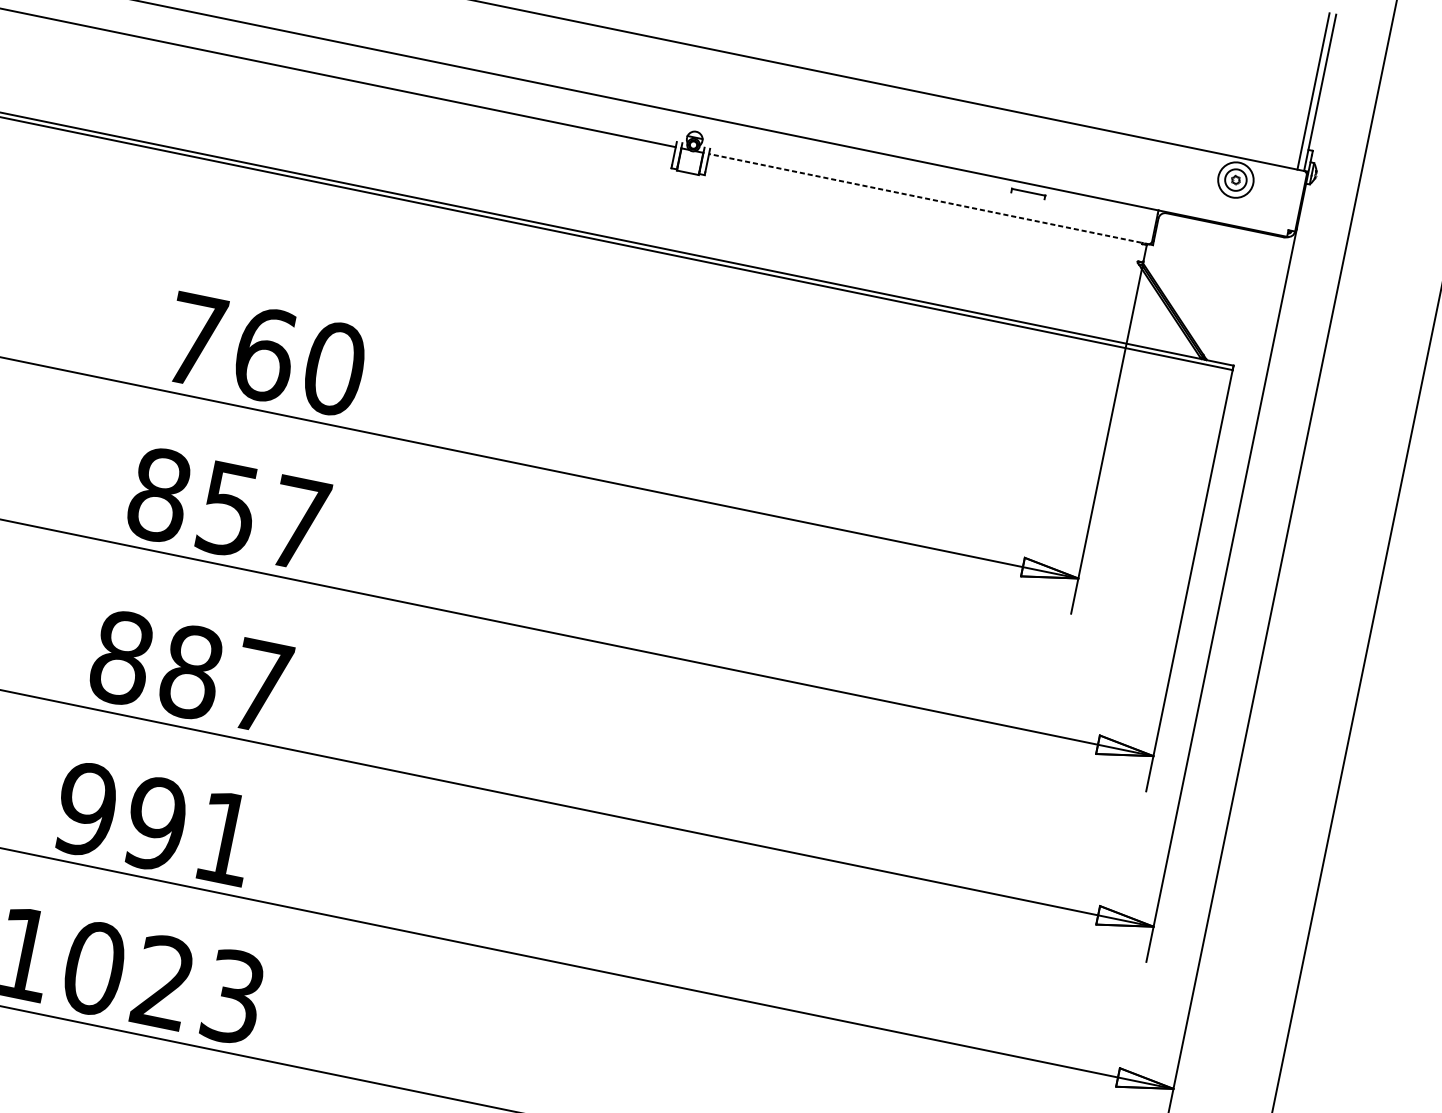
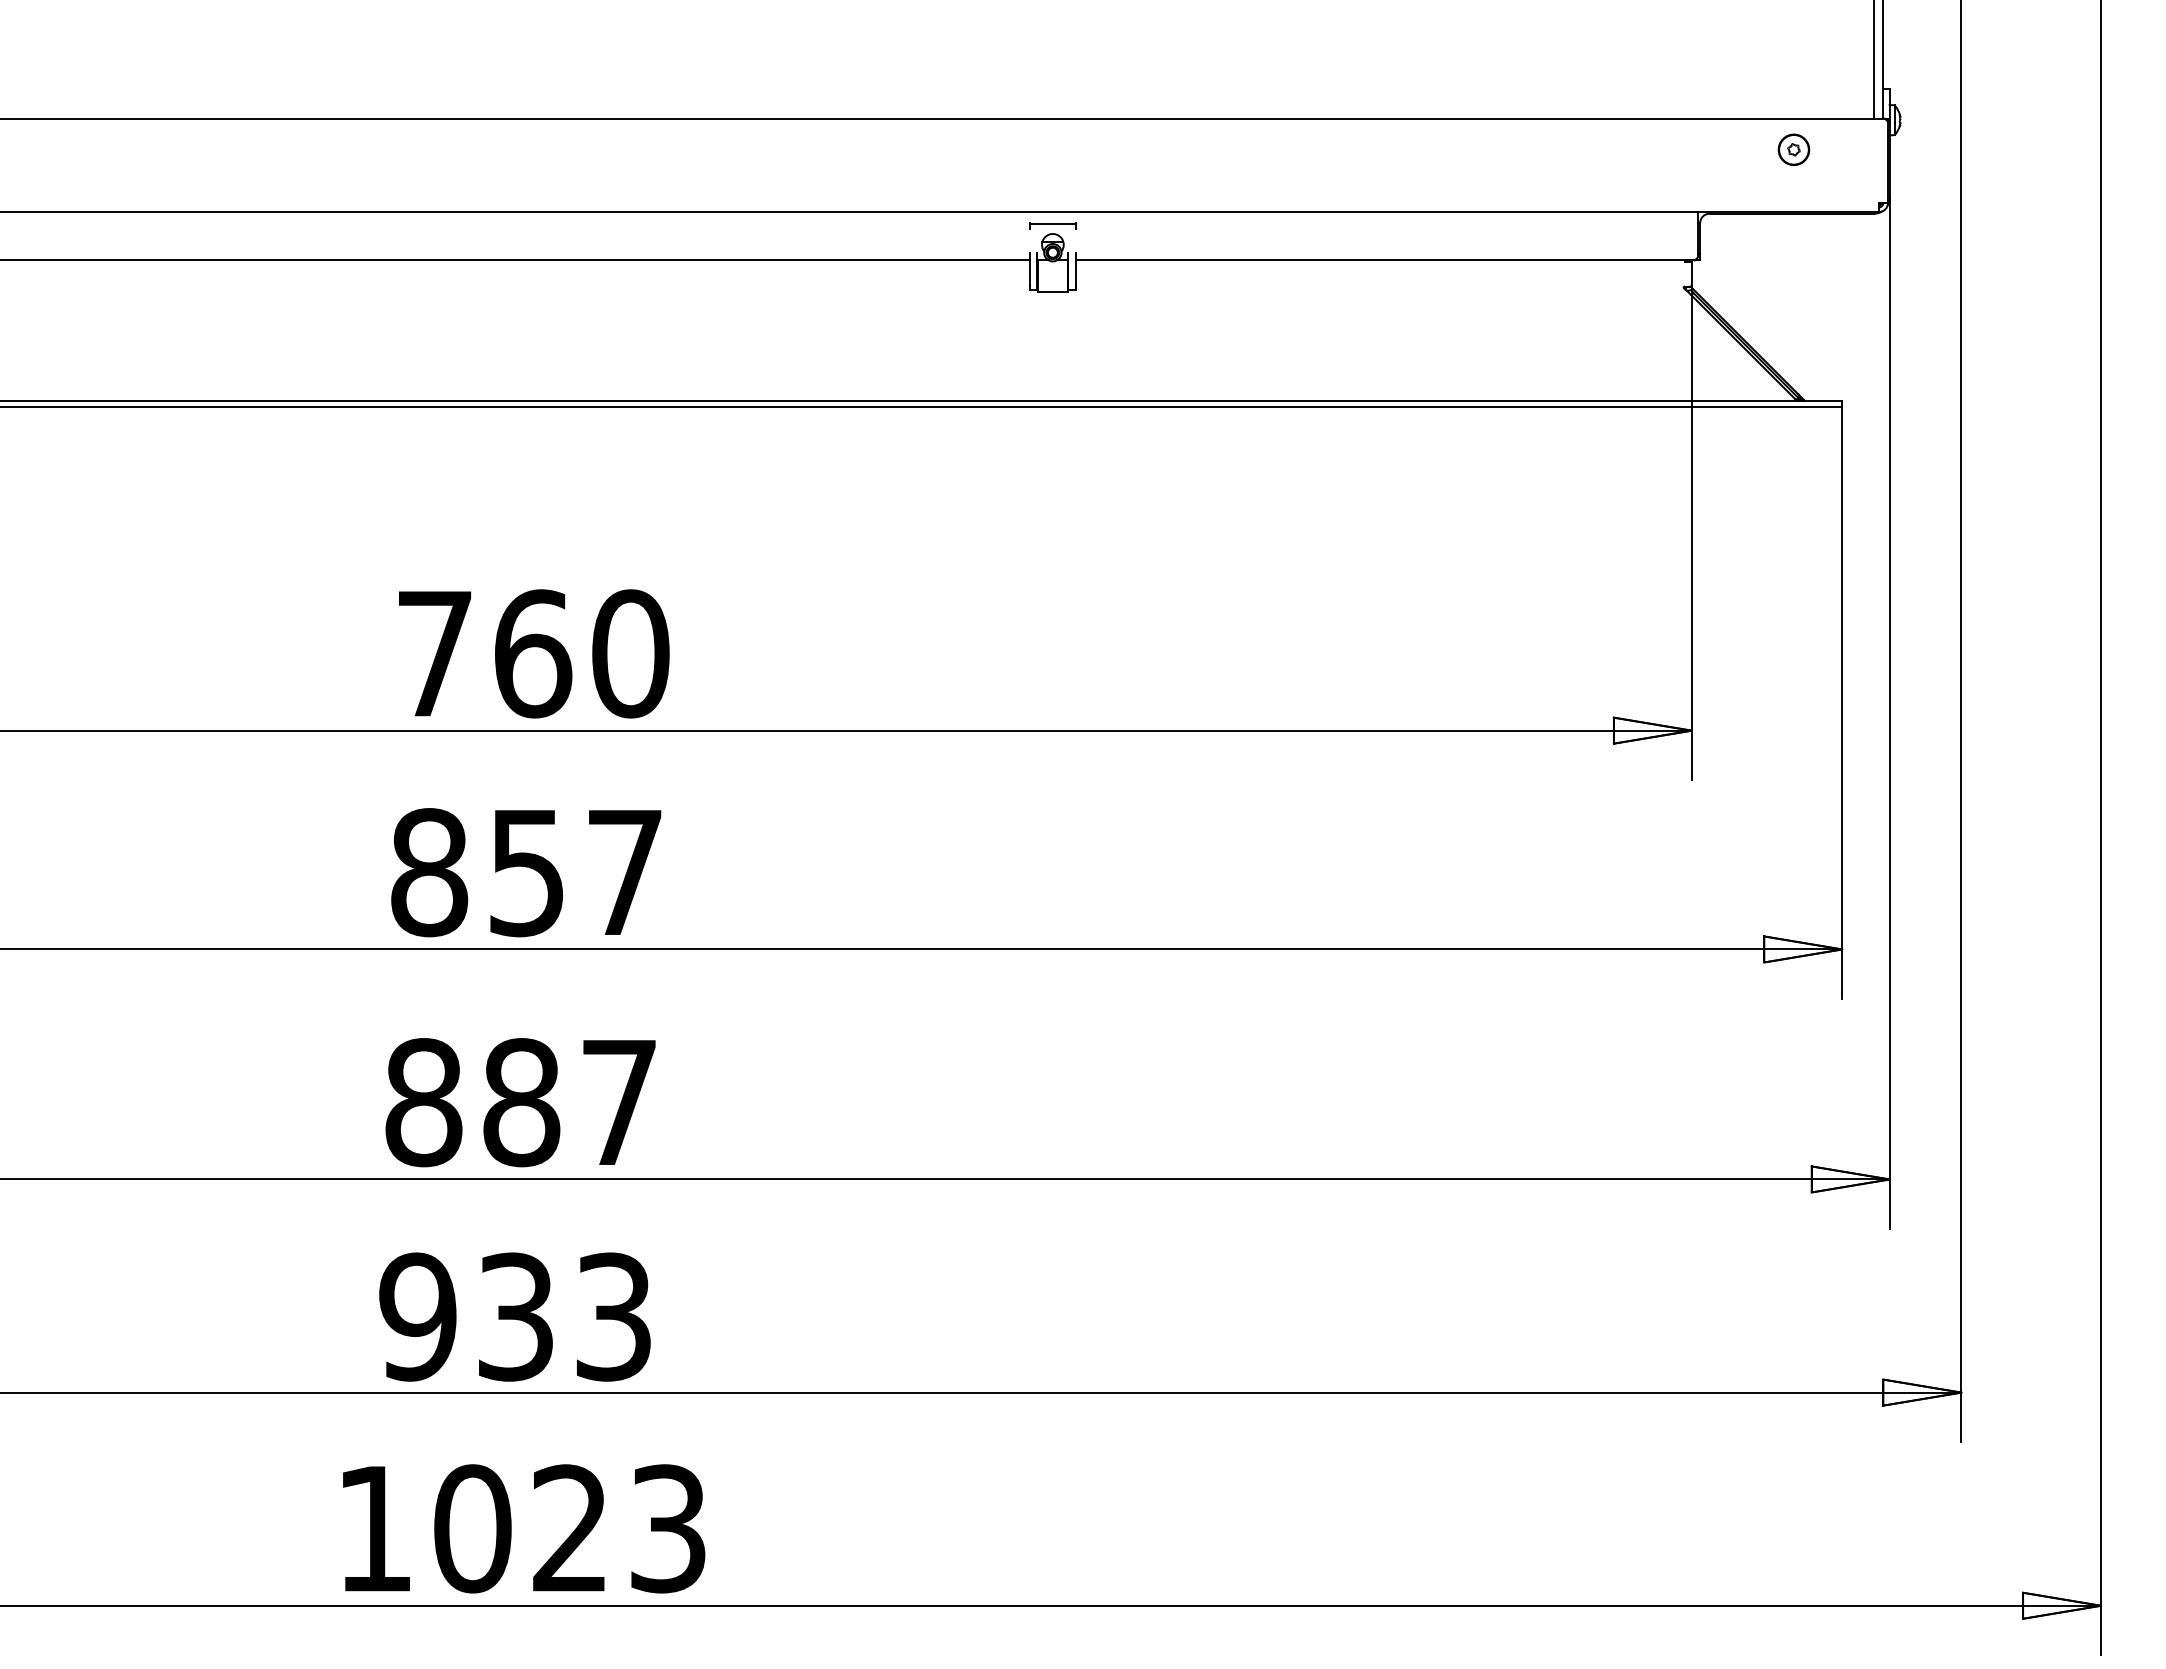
circle: (1235, 179) -> (1793, 149), size x0.62
part: (1028, 193) -> (1052, 225), moved
line: (929, 199) -> (1385, 260), dashed -> solid
text: (189, 830) -> (563, 1316), 991 -> 933

